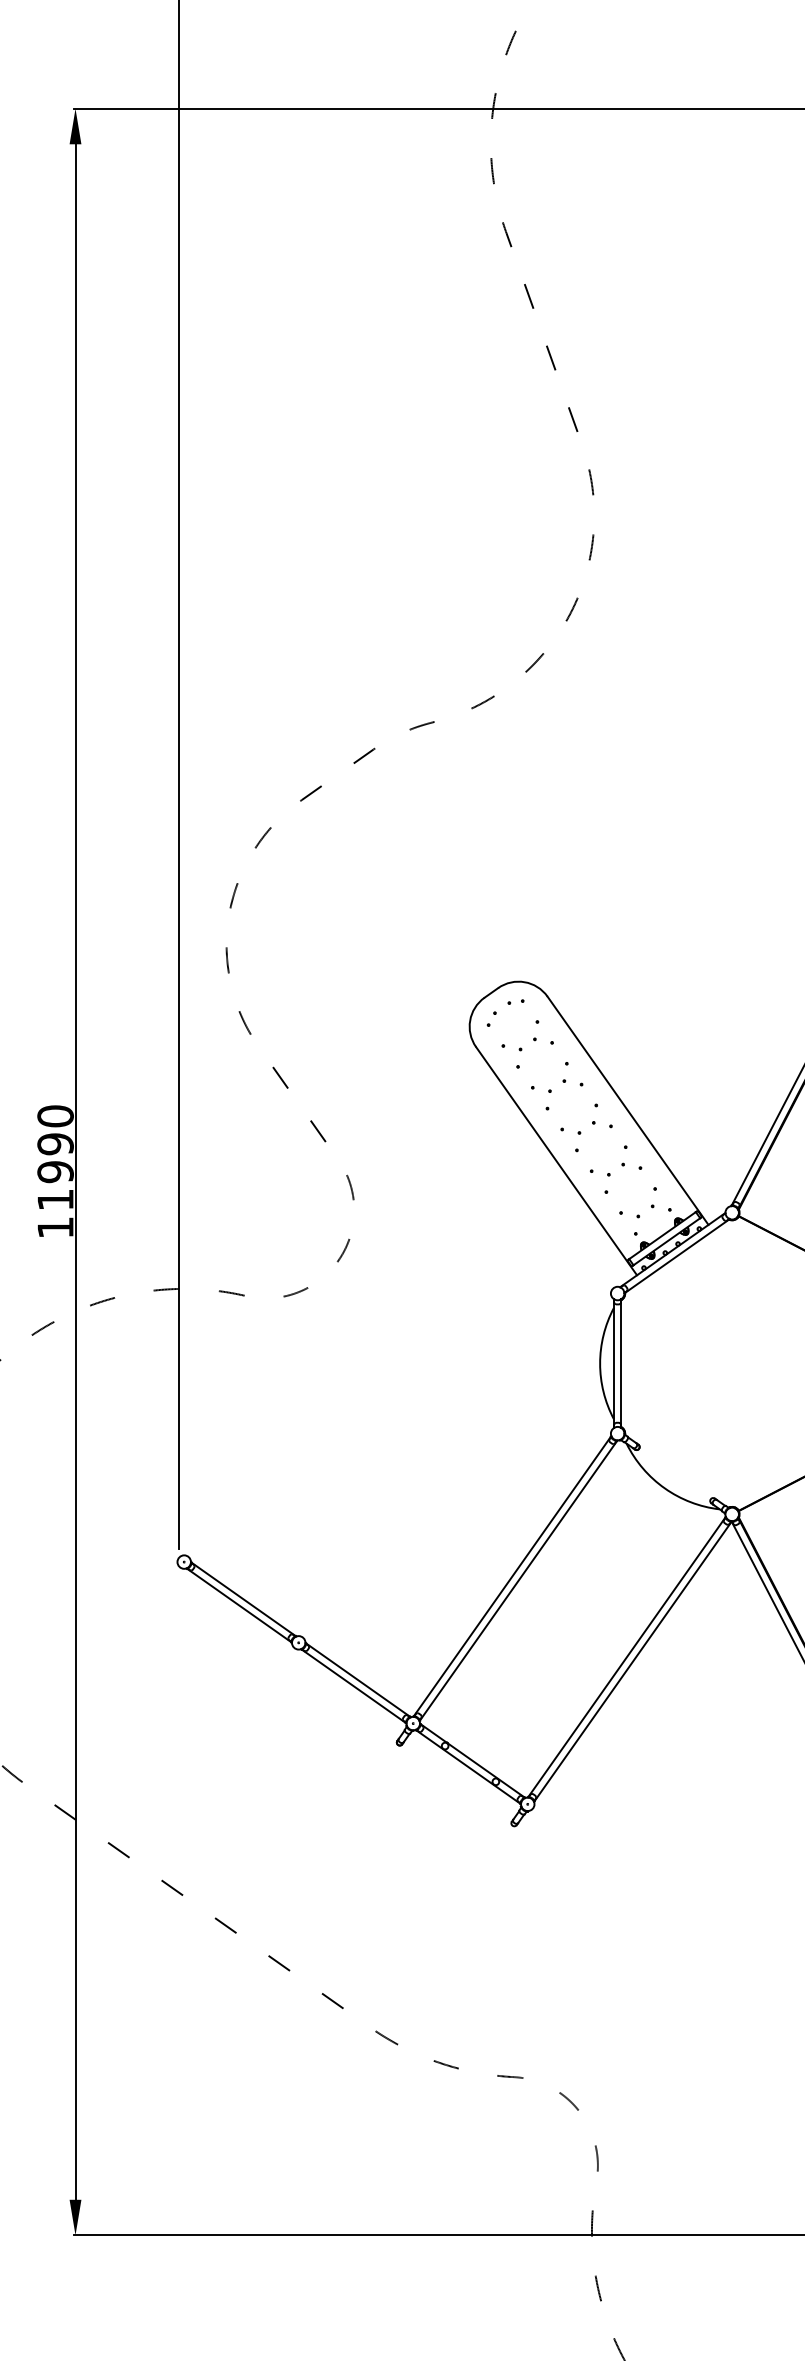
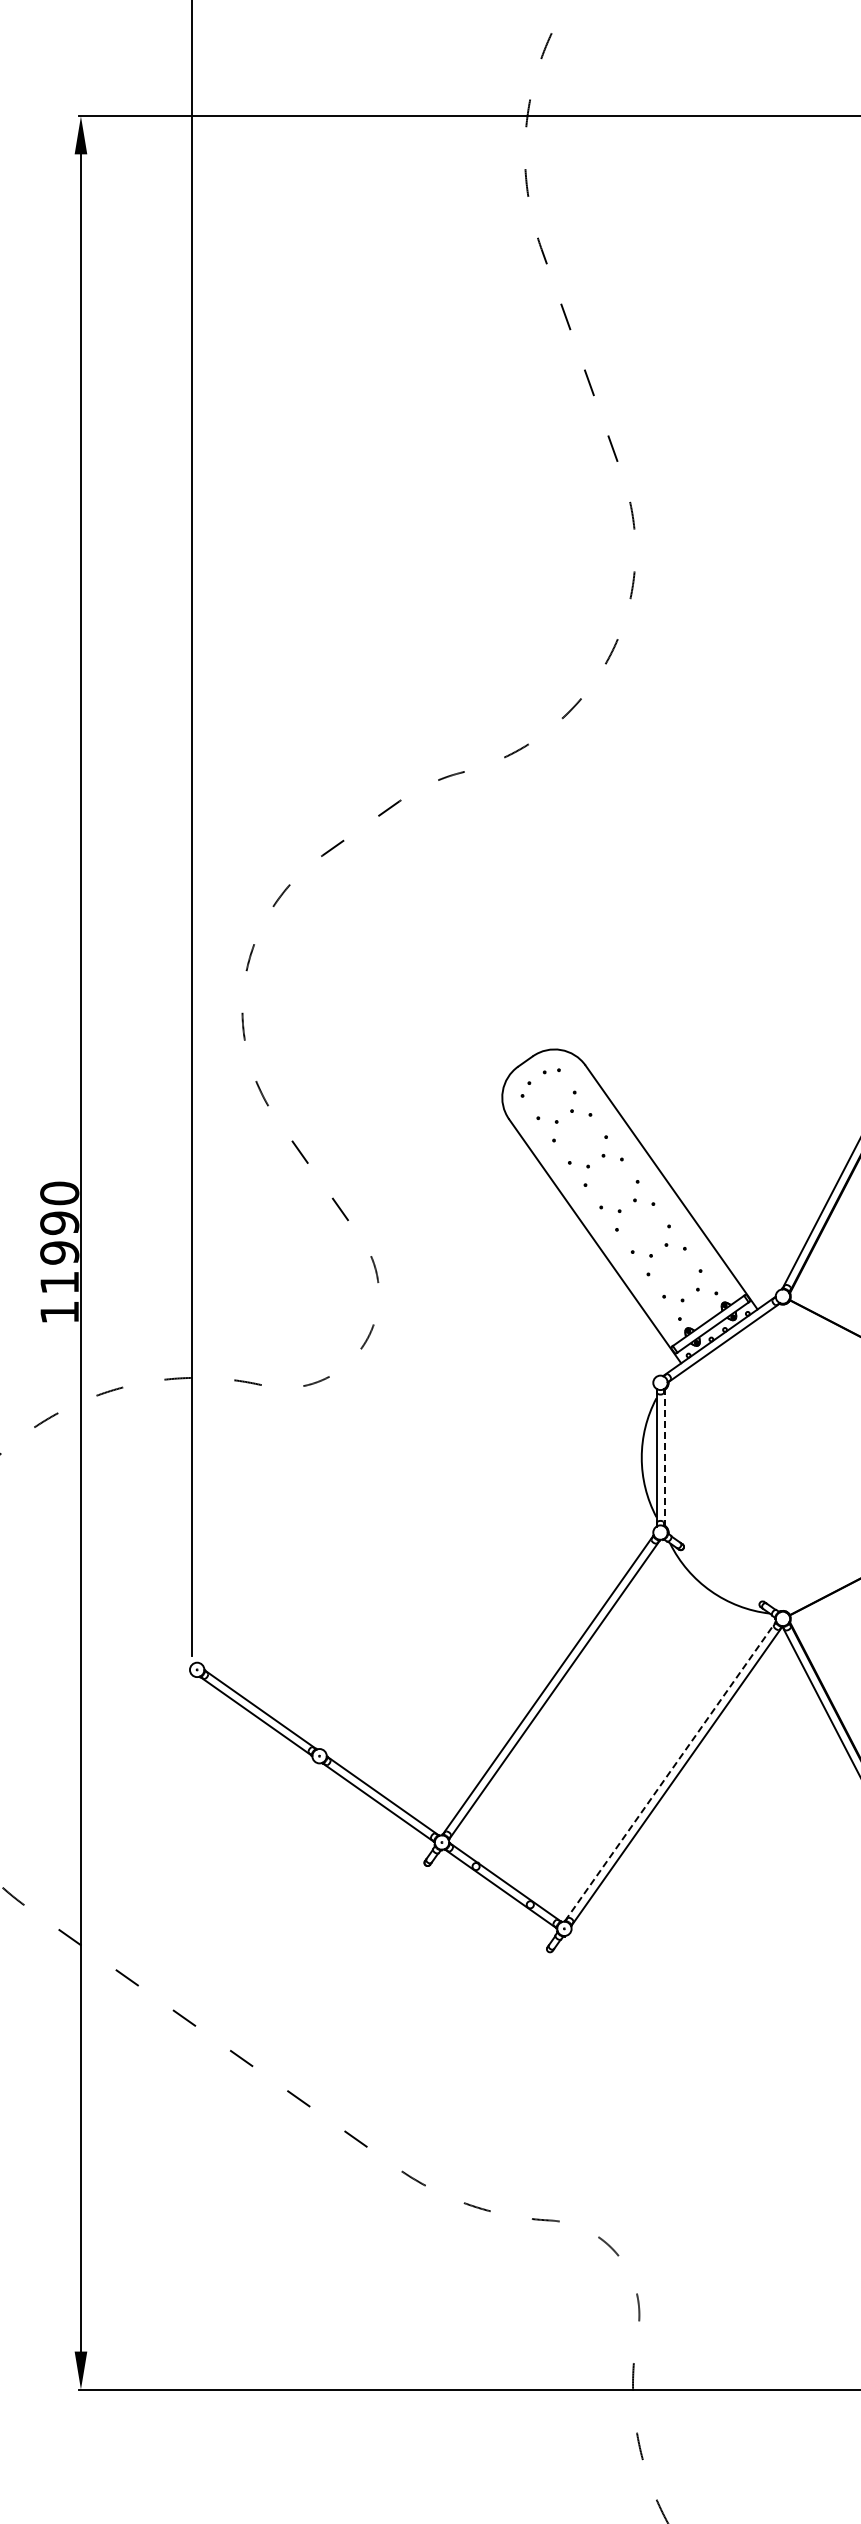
line: (621, 1363) -> (664, 1457), solid -> dashed
line: (627, 1657) -> (670, 1771), solid -> dashed

